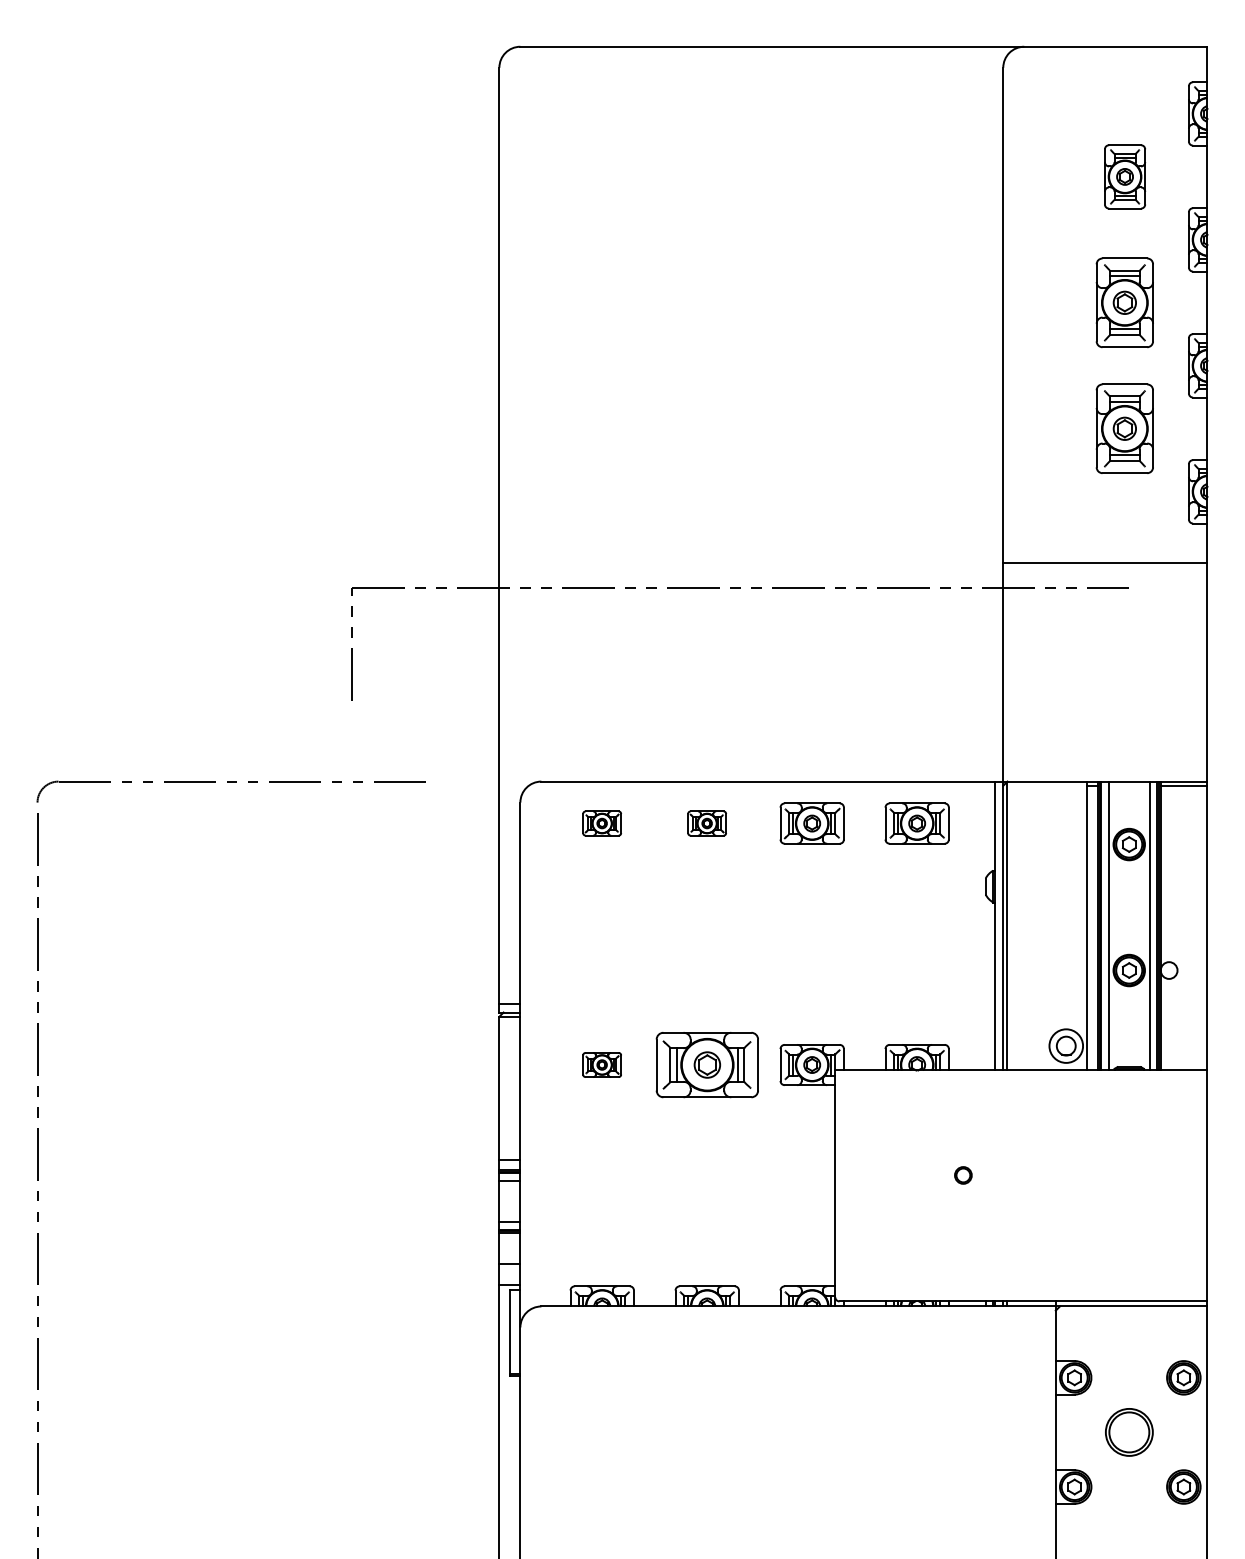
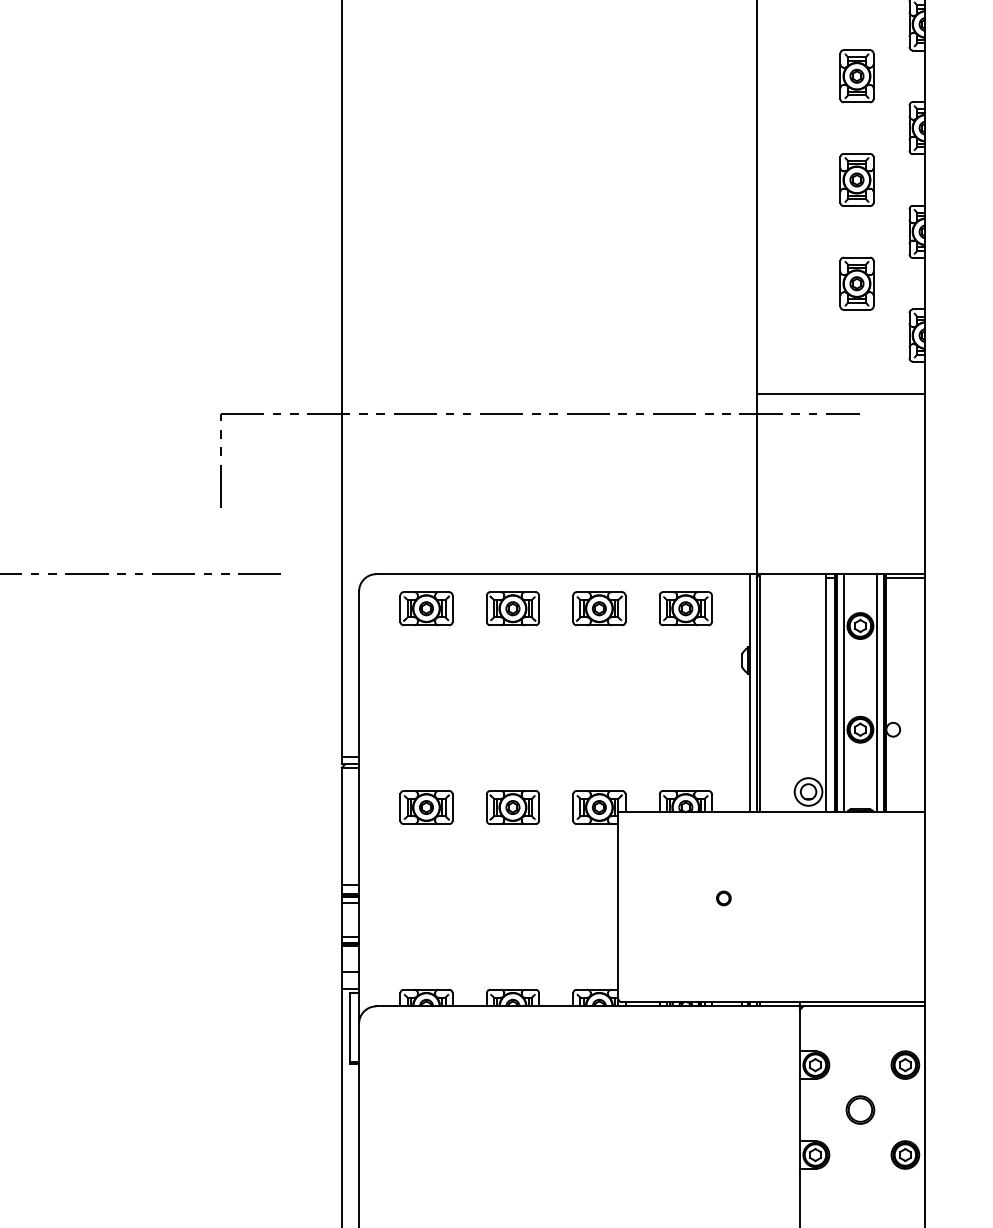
part: (1125, 302) -> (857, 179), size x0.71
part: (1125, 428) -> (857, 283), size x0.71
part: (601, 823) -> (425, 608), size x1.67
part: (706, 823) -> (512, 608), size x1.67
part: (601, 1064) -> (425, 807), size x1.67
part: (706, 1064) -> (512, 807), size x0.62
part: (1128, 1432) -> (859, 1110), size x0.71

